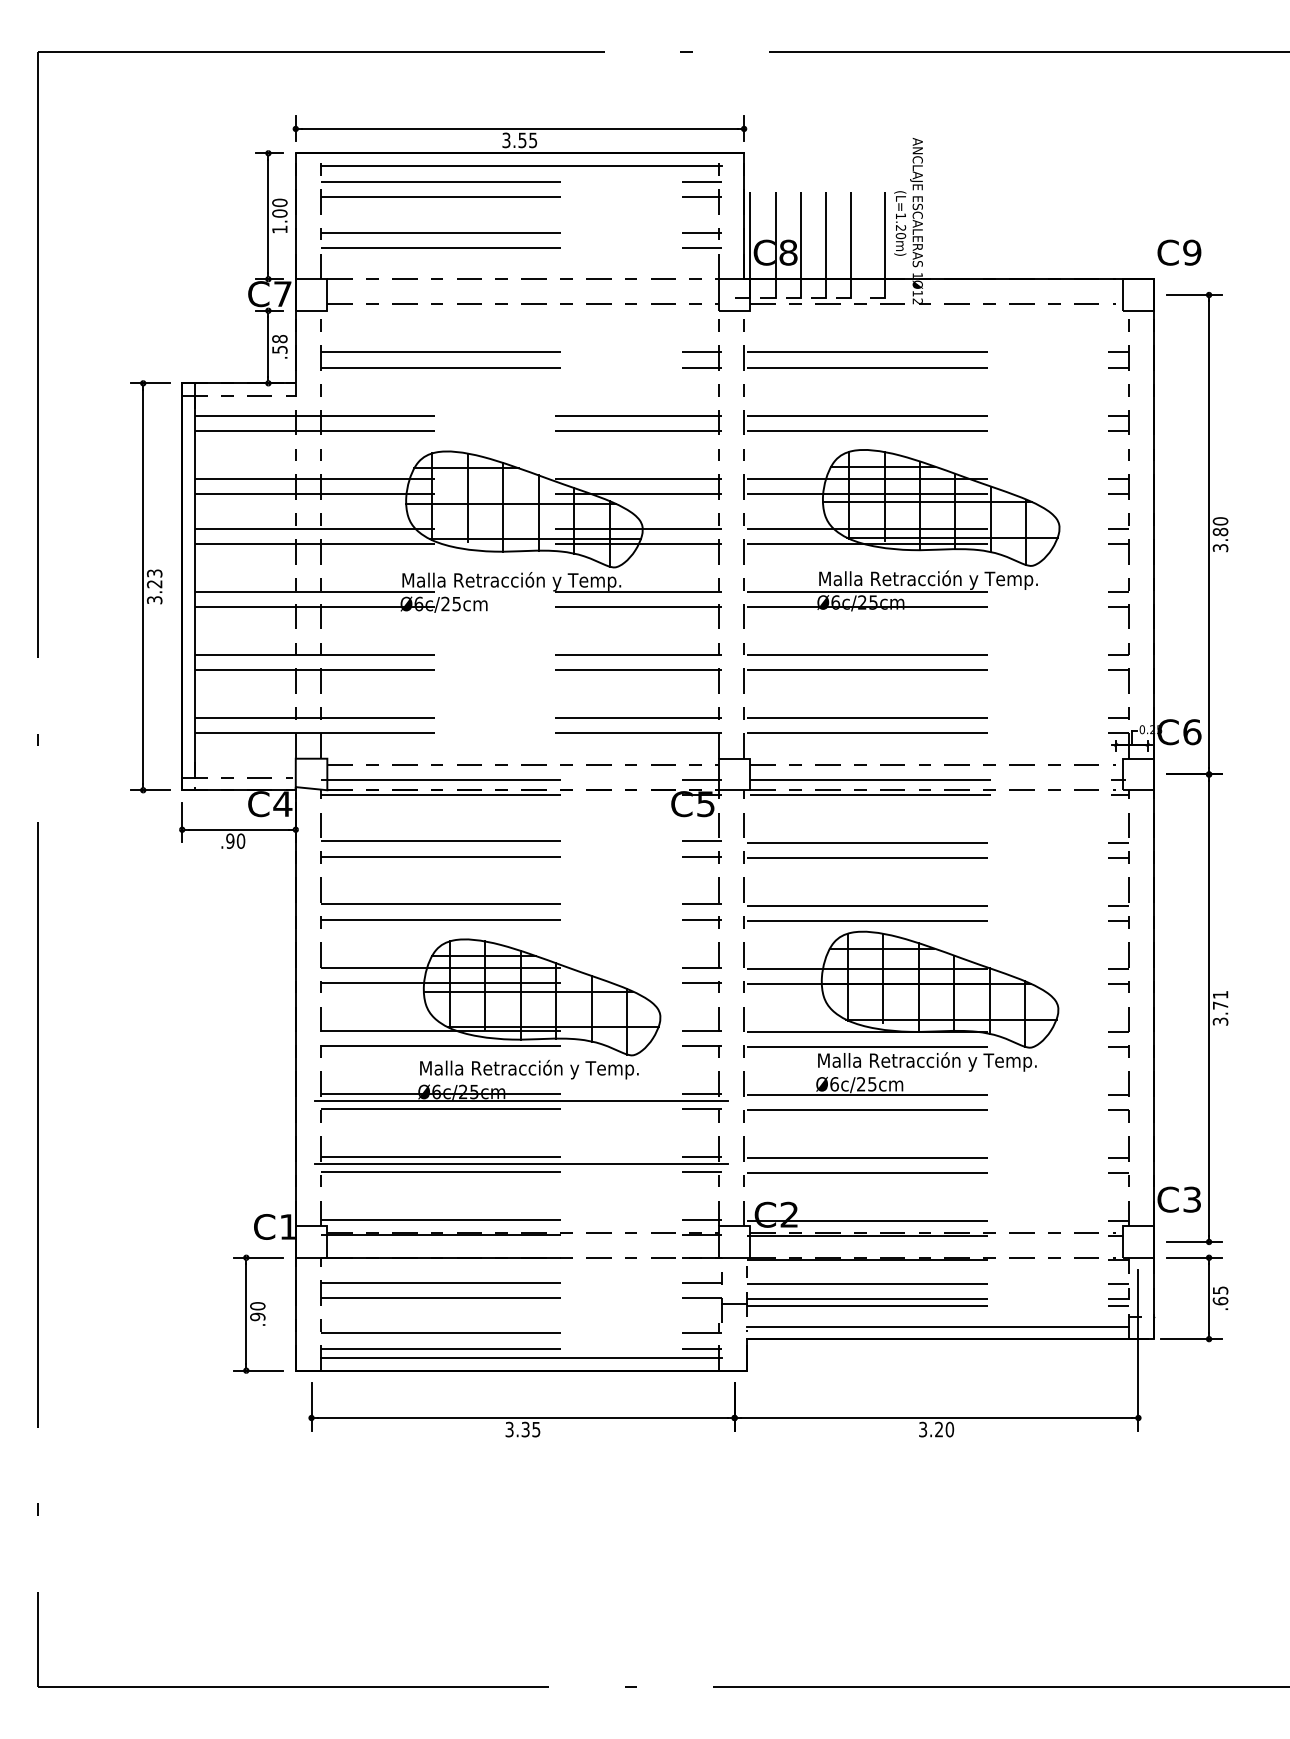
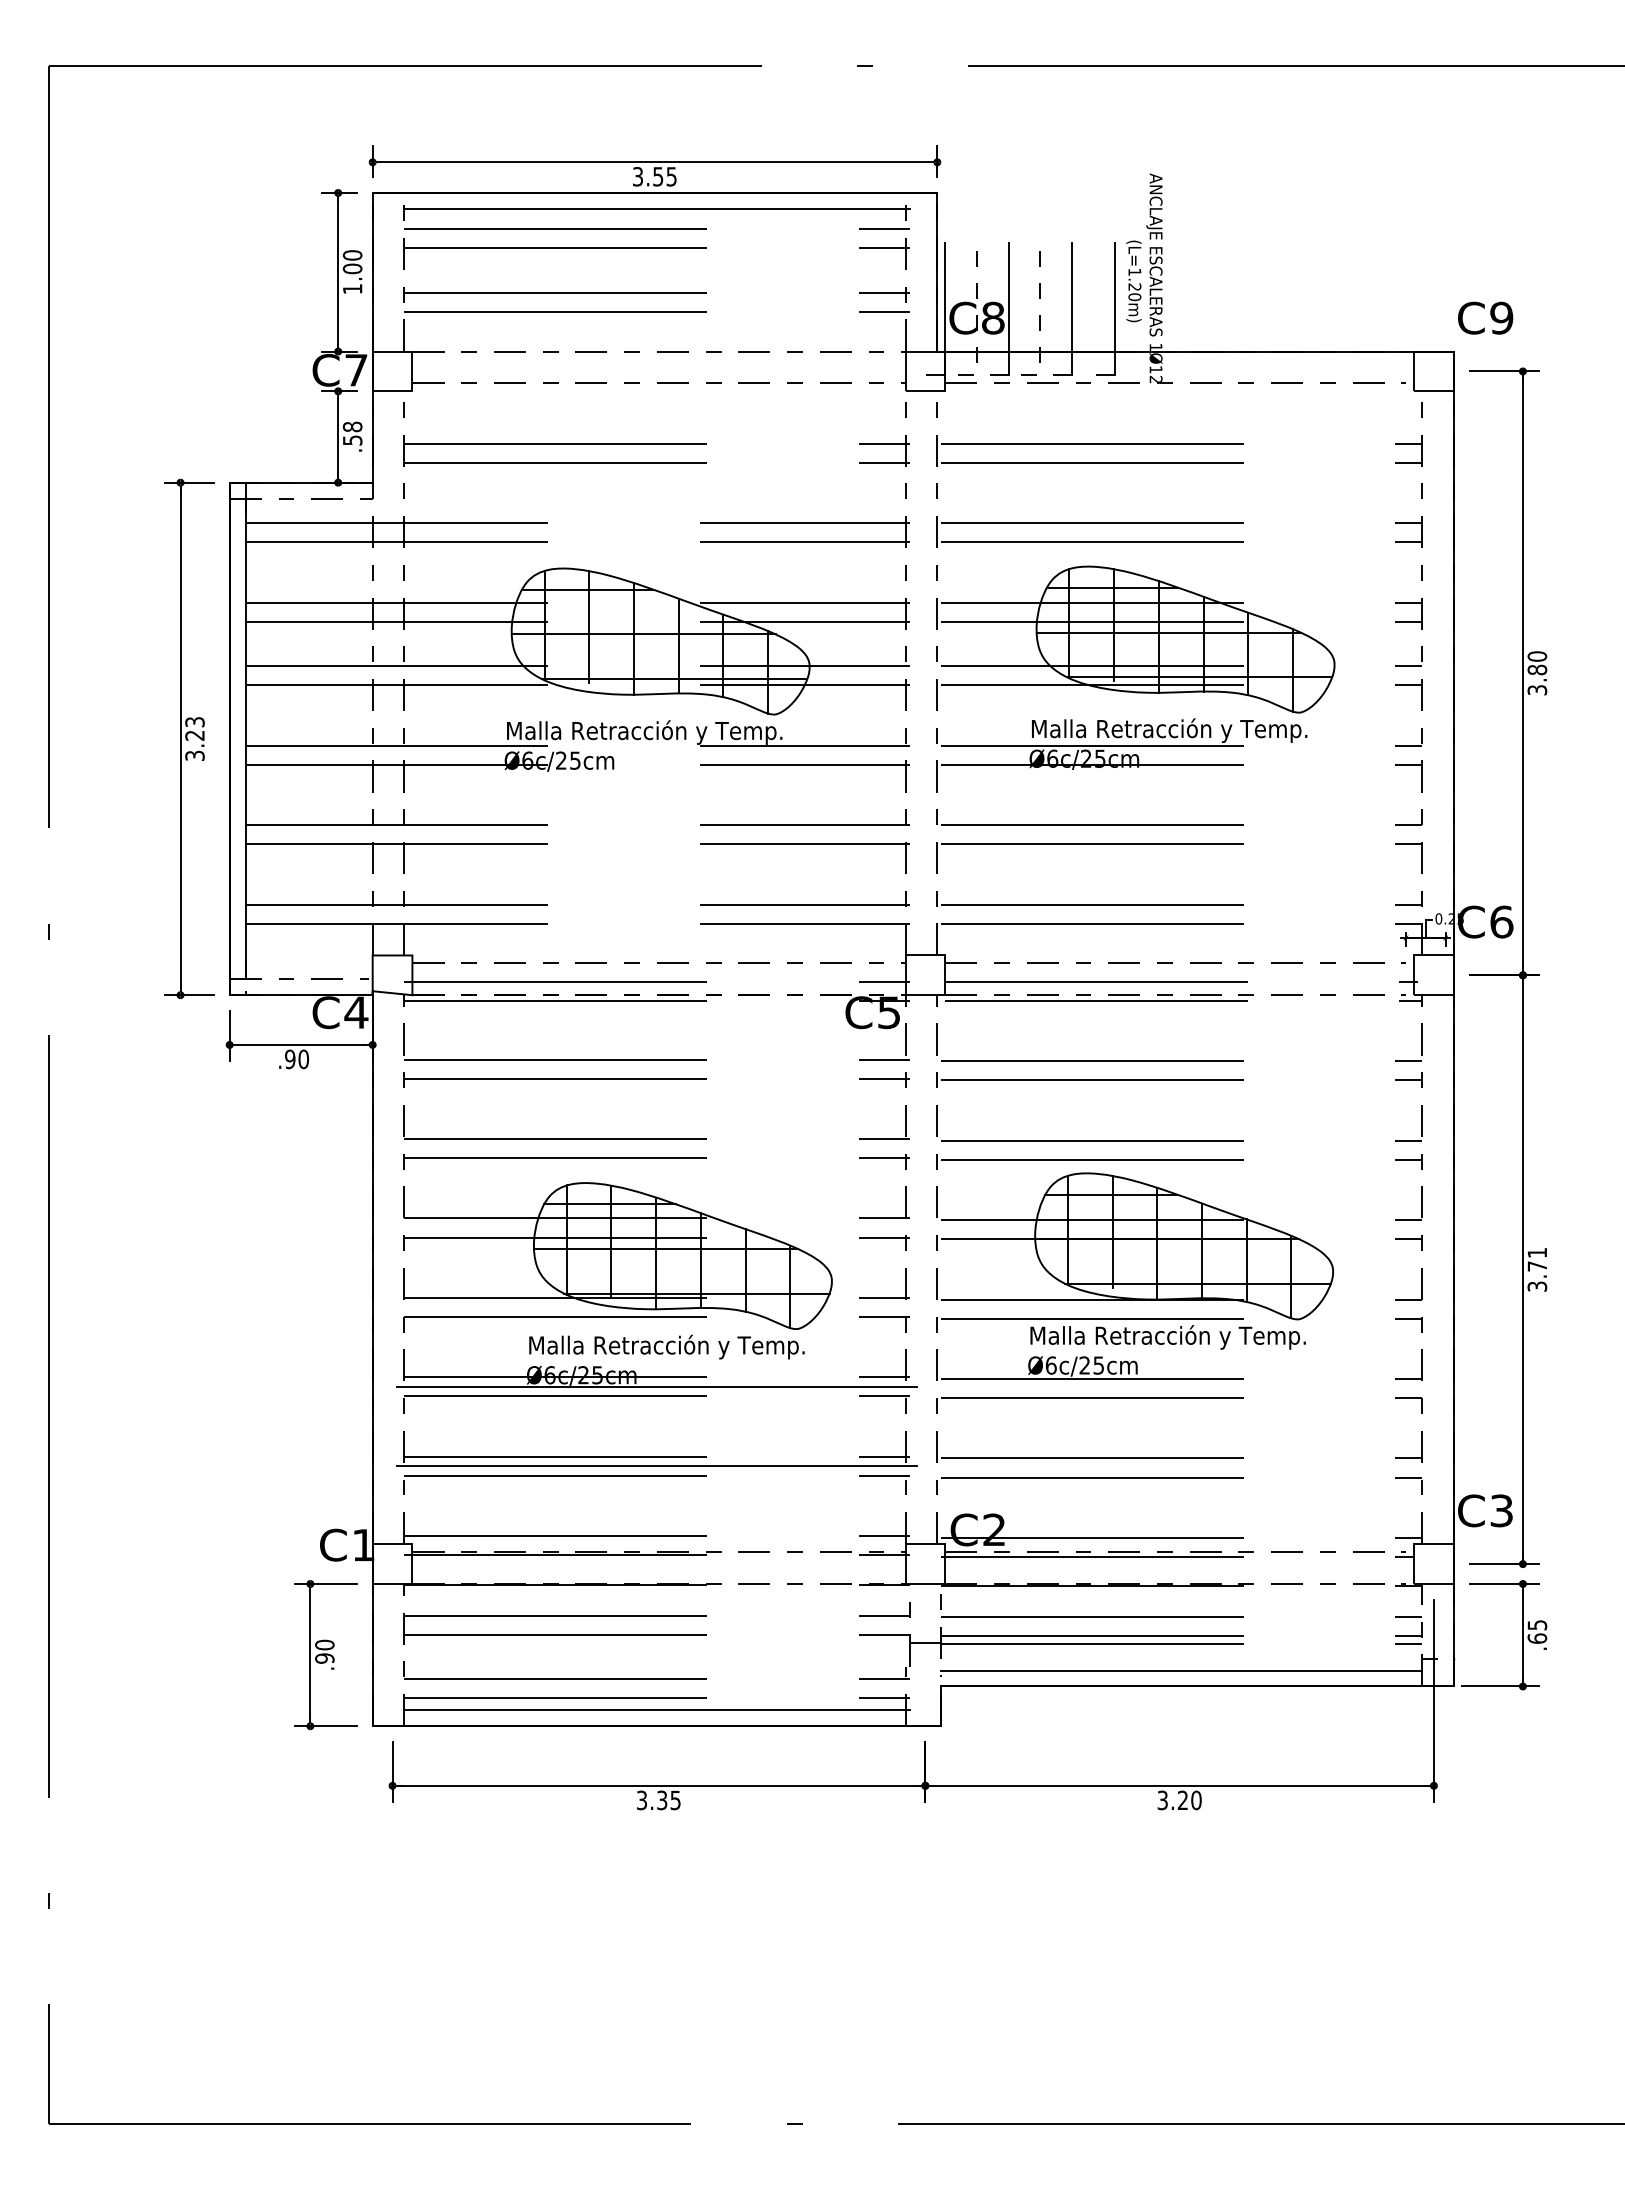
line: (775, 252) -> (976, 318), solid -> dashed
line: (826, 252) -> (1040, 318), solid -> dashed

